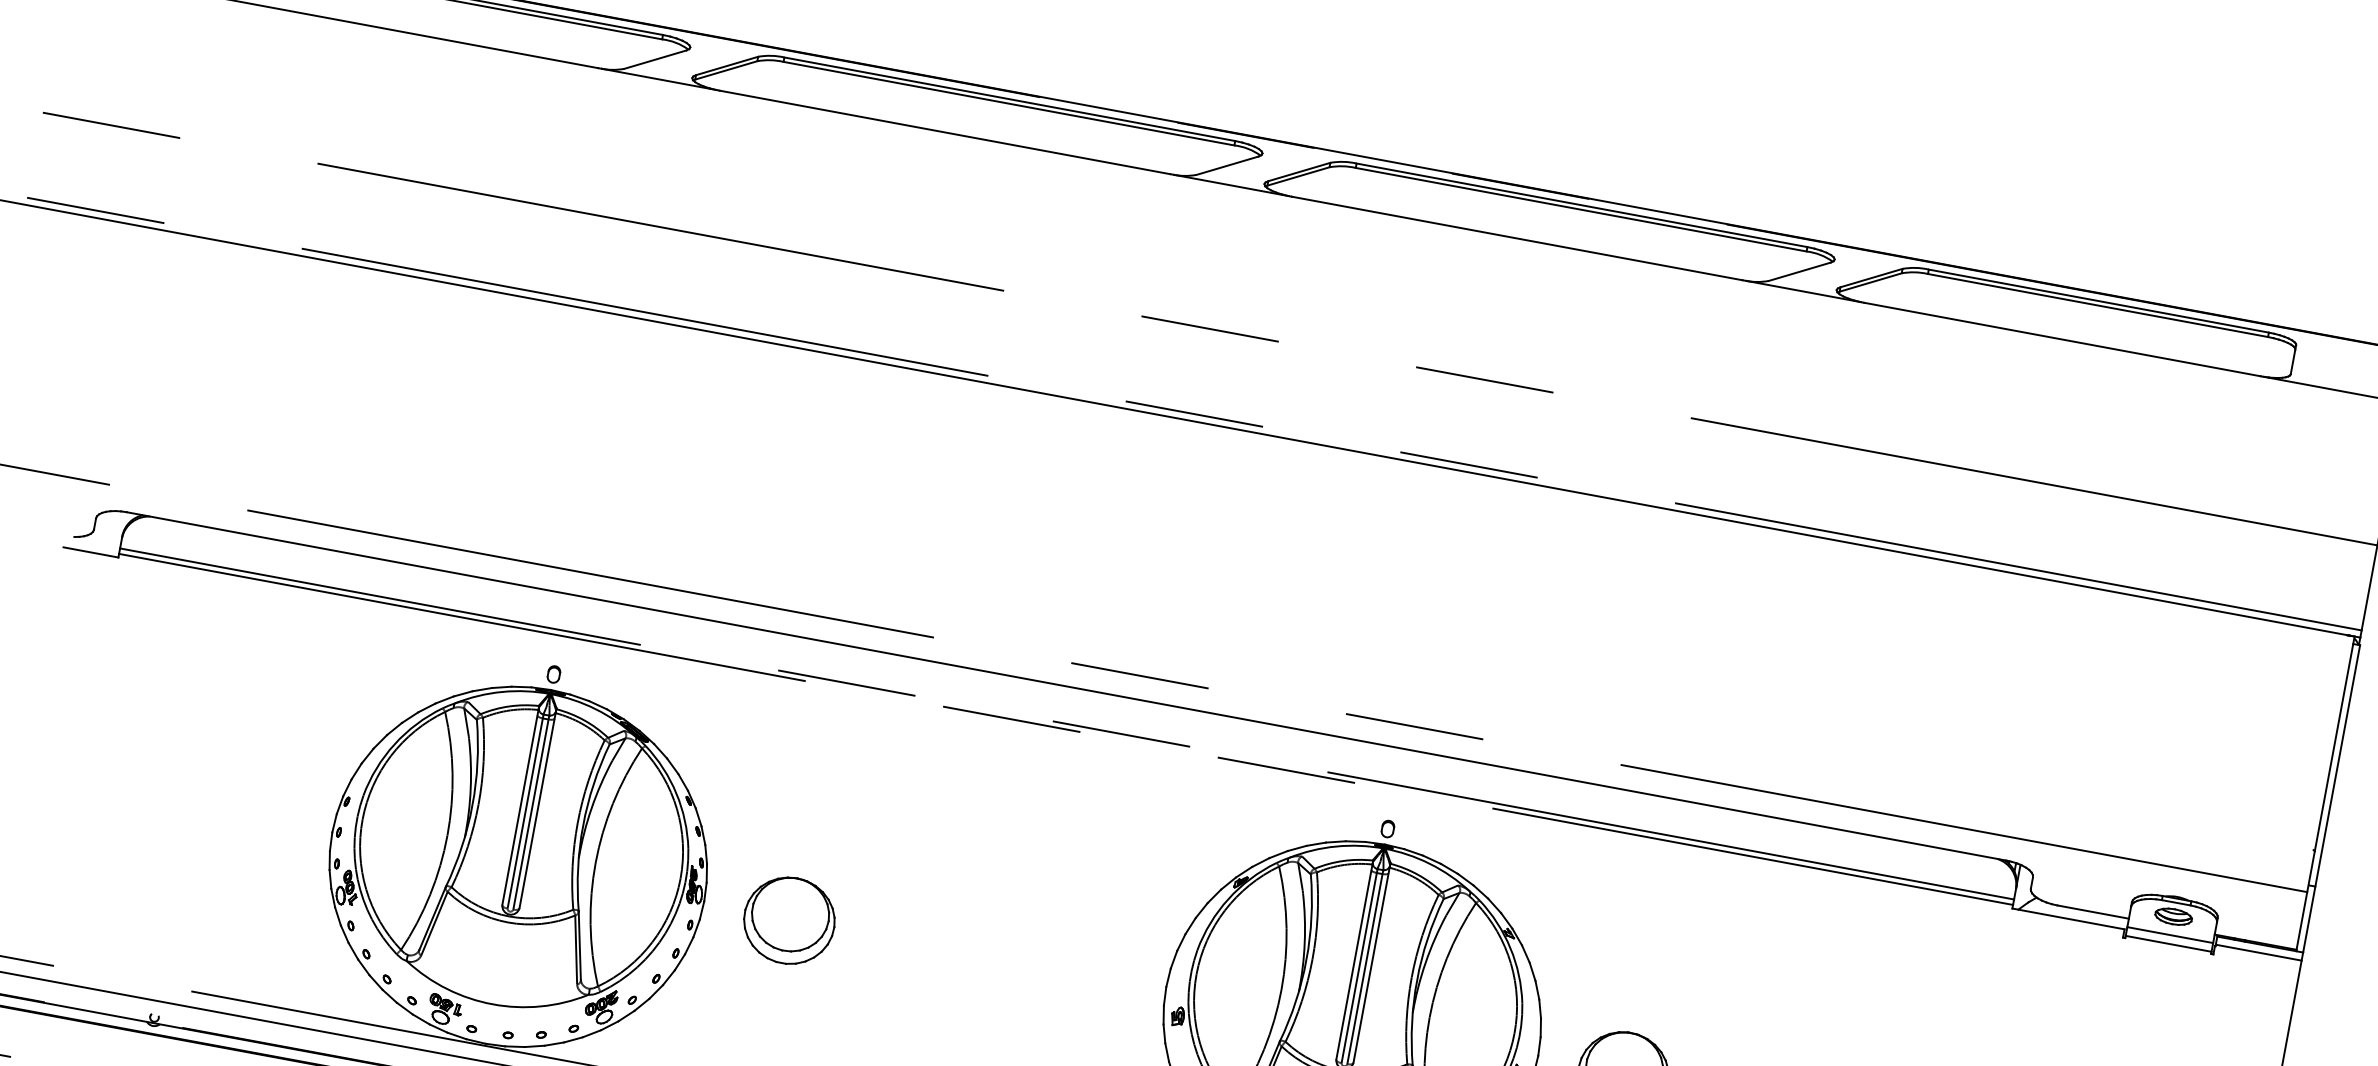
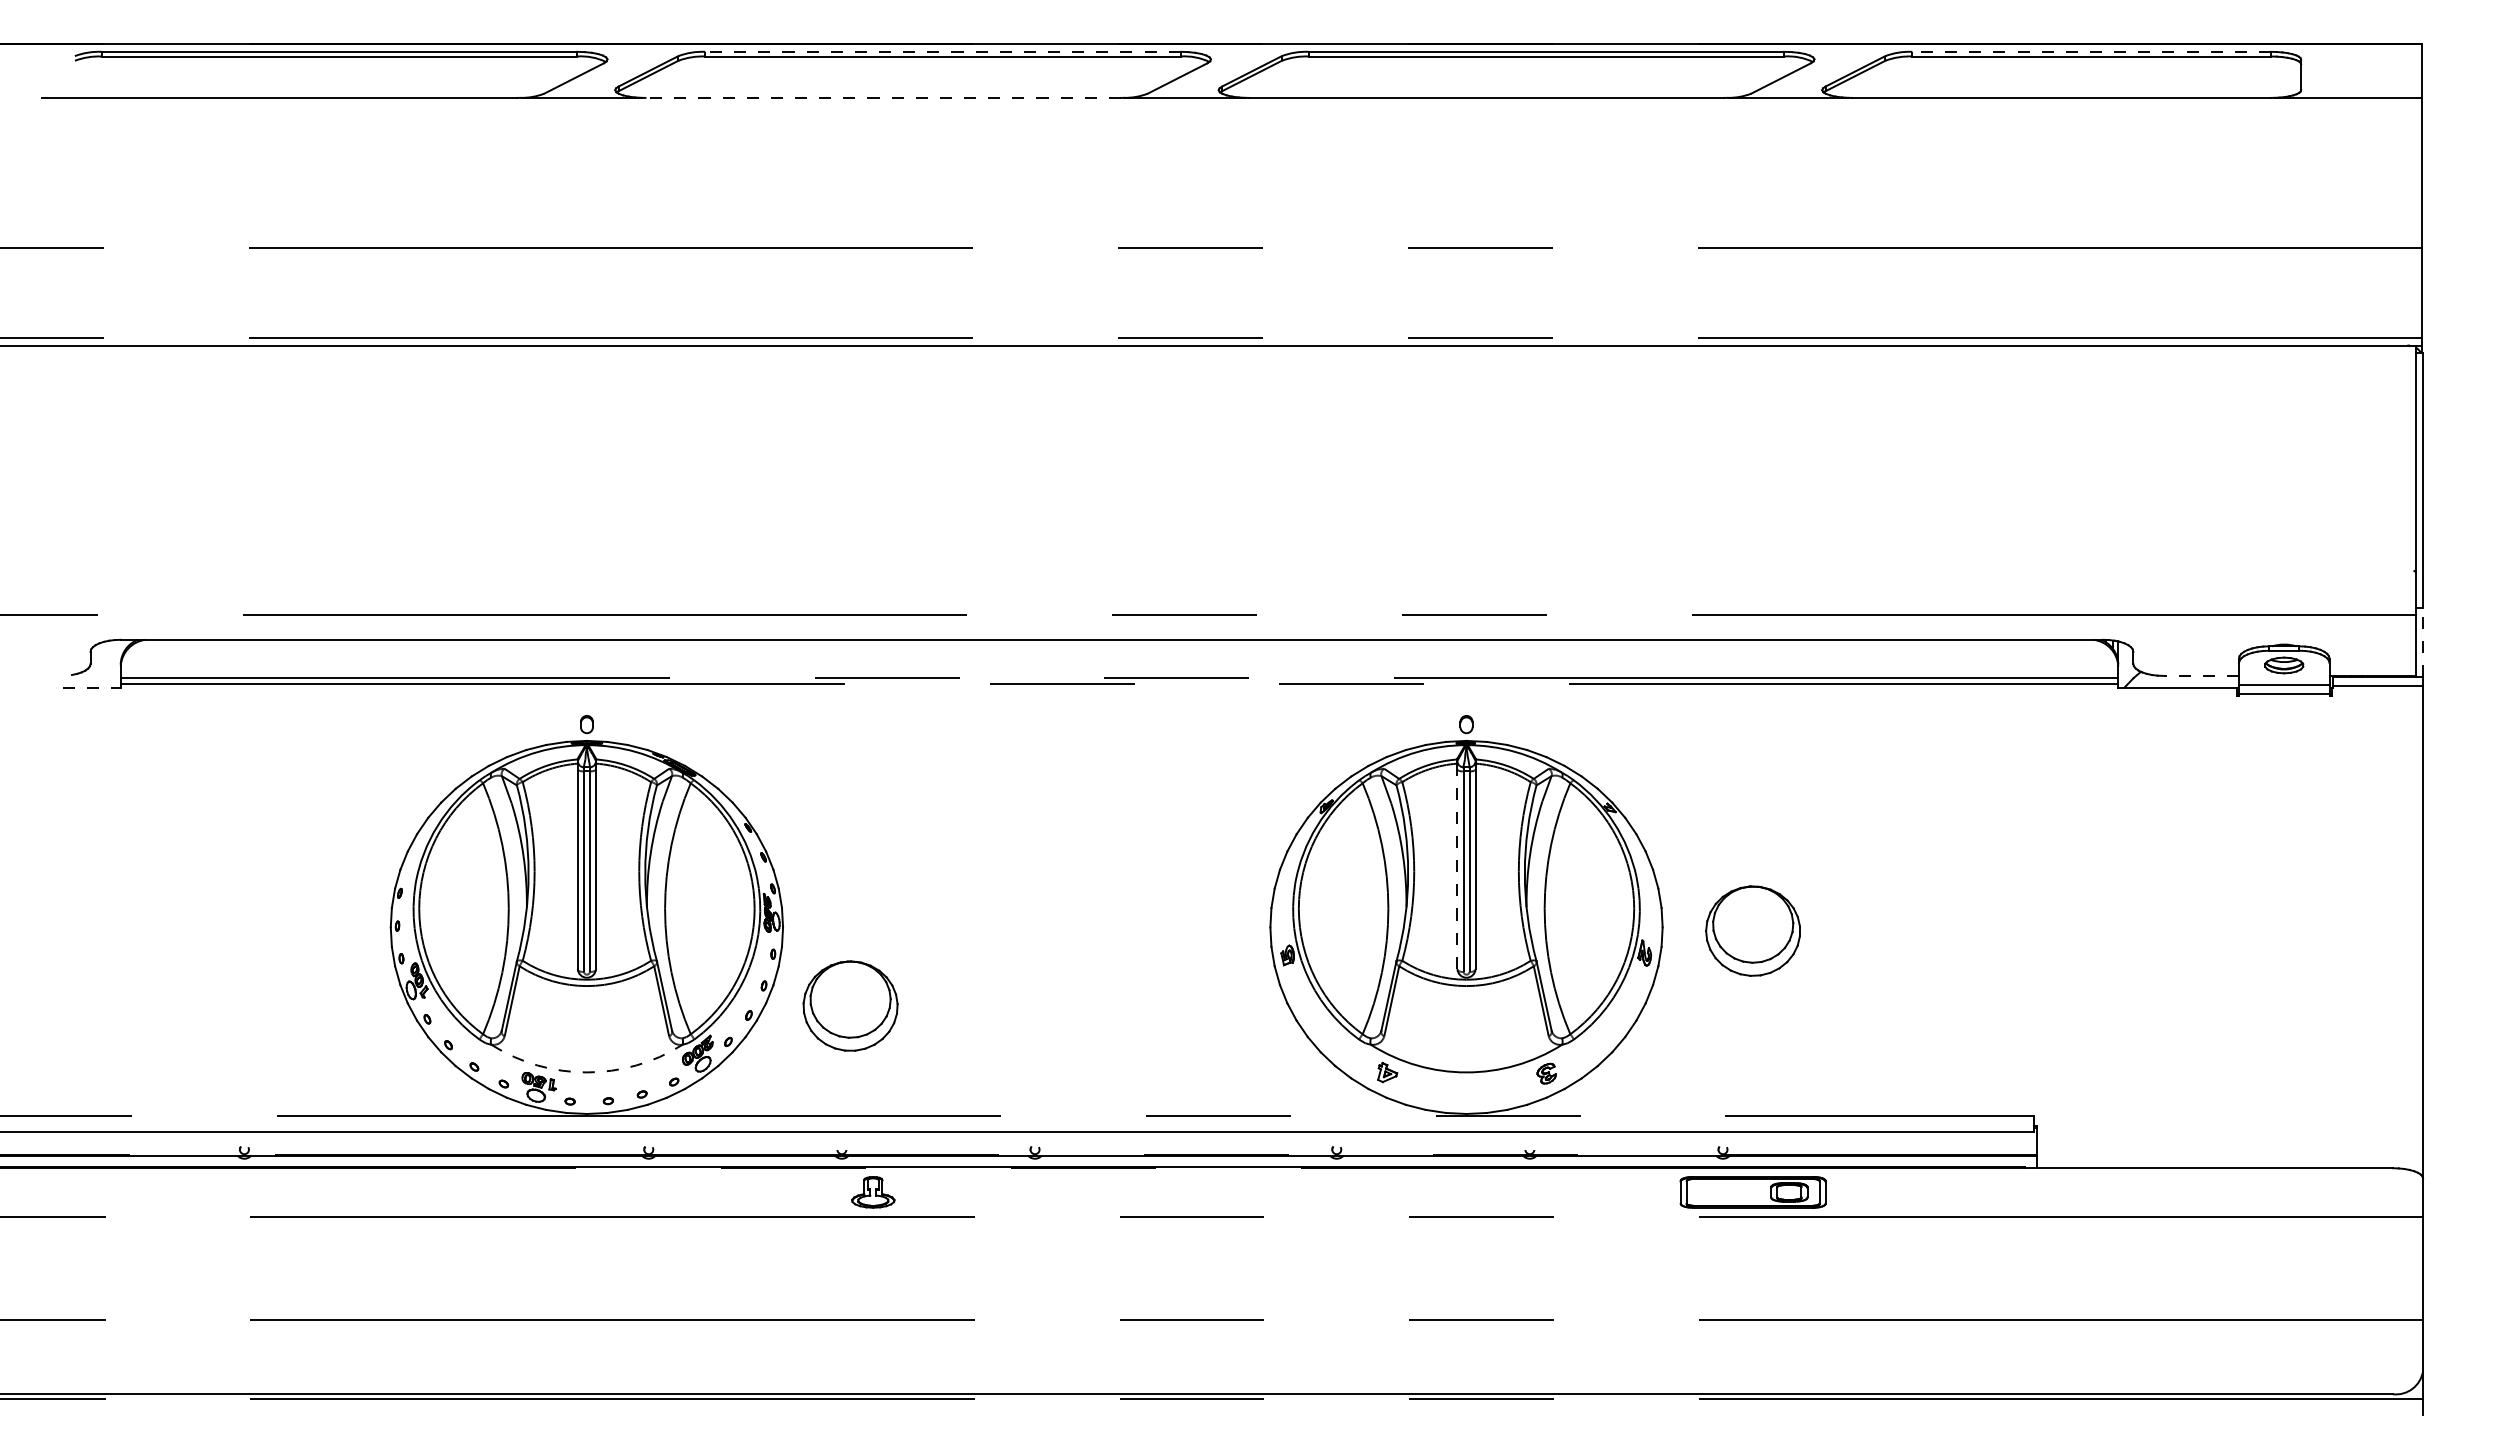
line: (1010, 99) -> (943, 51), solid -> dashed
line: (945, 132) -> (883, 97), solid -> dashed
line: (2098, 300) -> (2091, 51), solid -> dashed
line: (90, 552) -> (91, 687), solid -> dashed
line: (2093, 911) -> (2201, 675), solid -> dashed
line: (2309, 919) -> (2423, 642), solid -> dashed
part: (789, 920) -> (850, 1005), moved
line: (1354, 962) -> (1457, 866), solid -> dashed
arc: (492, 1004) -> (586, 1072), solid -> dashed

